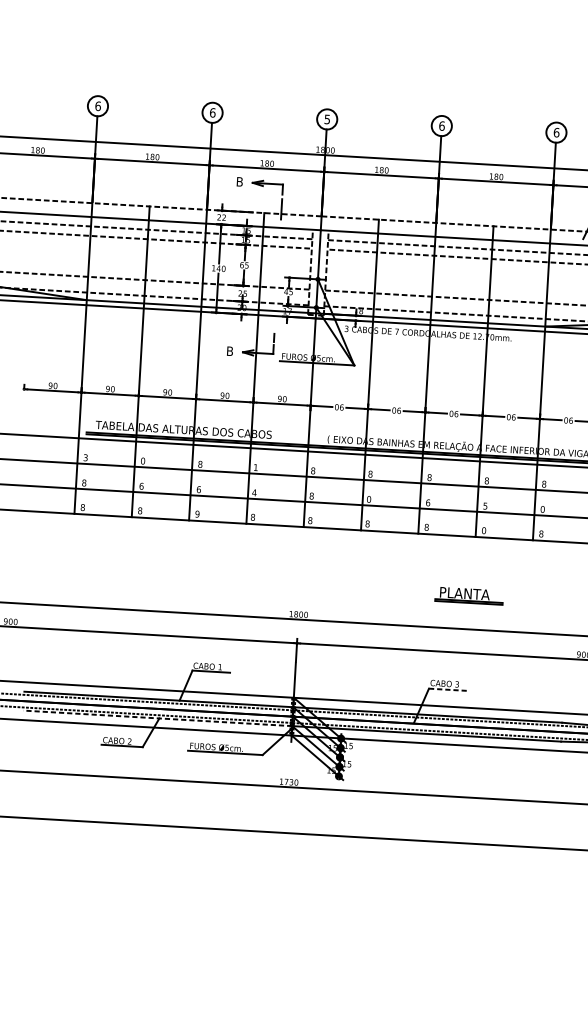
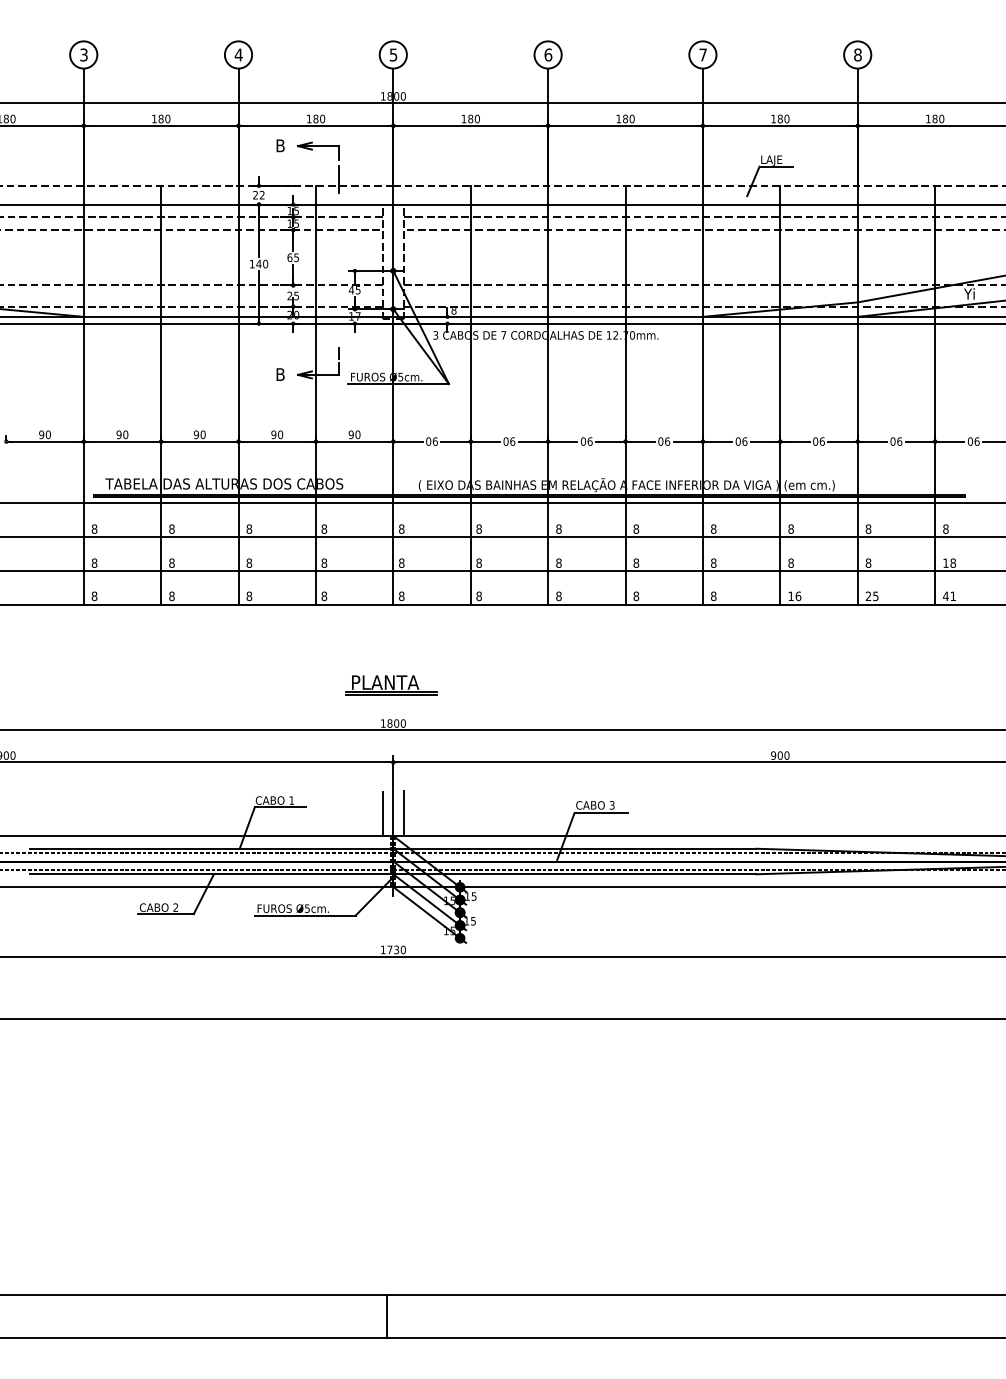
text: (97, 105) -> (83, 54), 6 -> 3
text: (212, 112) -> (238, 54), 6 -> 4
text: (556, 132) -> (703, 54), 6 -> 7
text: (85, 457) -> (94, 528), 3 -> 8
text: (142, 460) -> (171, 528), 0 -> 8
text: (256, 467) -> (324, 528), 1 -> 8
text: (141, 485) -> (171, 562), 6 -> 8
text: (199, 489) -> (249, 562), 6 -> 8
text: (253, 492) -> (323, 562), 4 -> 8
text: (368, 498) -> (478, 562), 0 -> 8
text: (427, 502) -> (558, 562), 6 -> 8
text: (485, 505) -> (636, 562), 5 -> 8
text: (542, 508) -> (713, 562), 0 -> 8
text: (197, 514) -> (249, 596), 9 -> 8
text: (484, 530) -> (636, 595), 0 -> 8
part: (469, 596) -> (391, 685), moved
line: (286, 681) -> (382, 814), added
line: (302, 681) -> (403, 813), added
line: (448, 690) -> (601, 813), dashed -> solid
line: (157, 718) -> (211, 874), dashed -> solid

